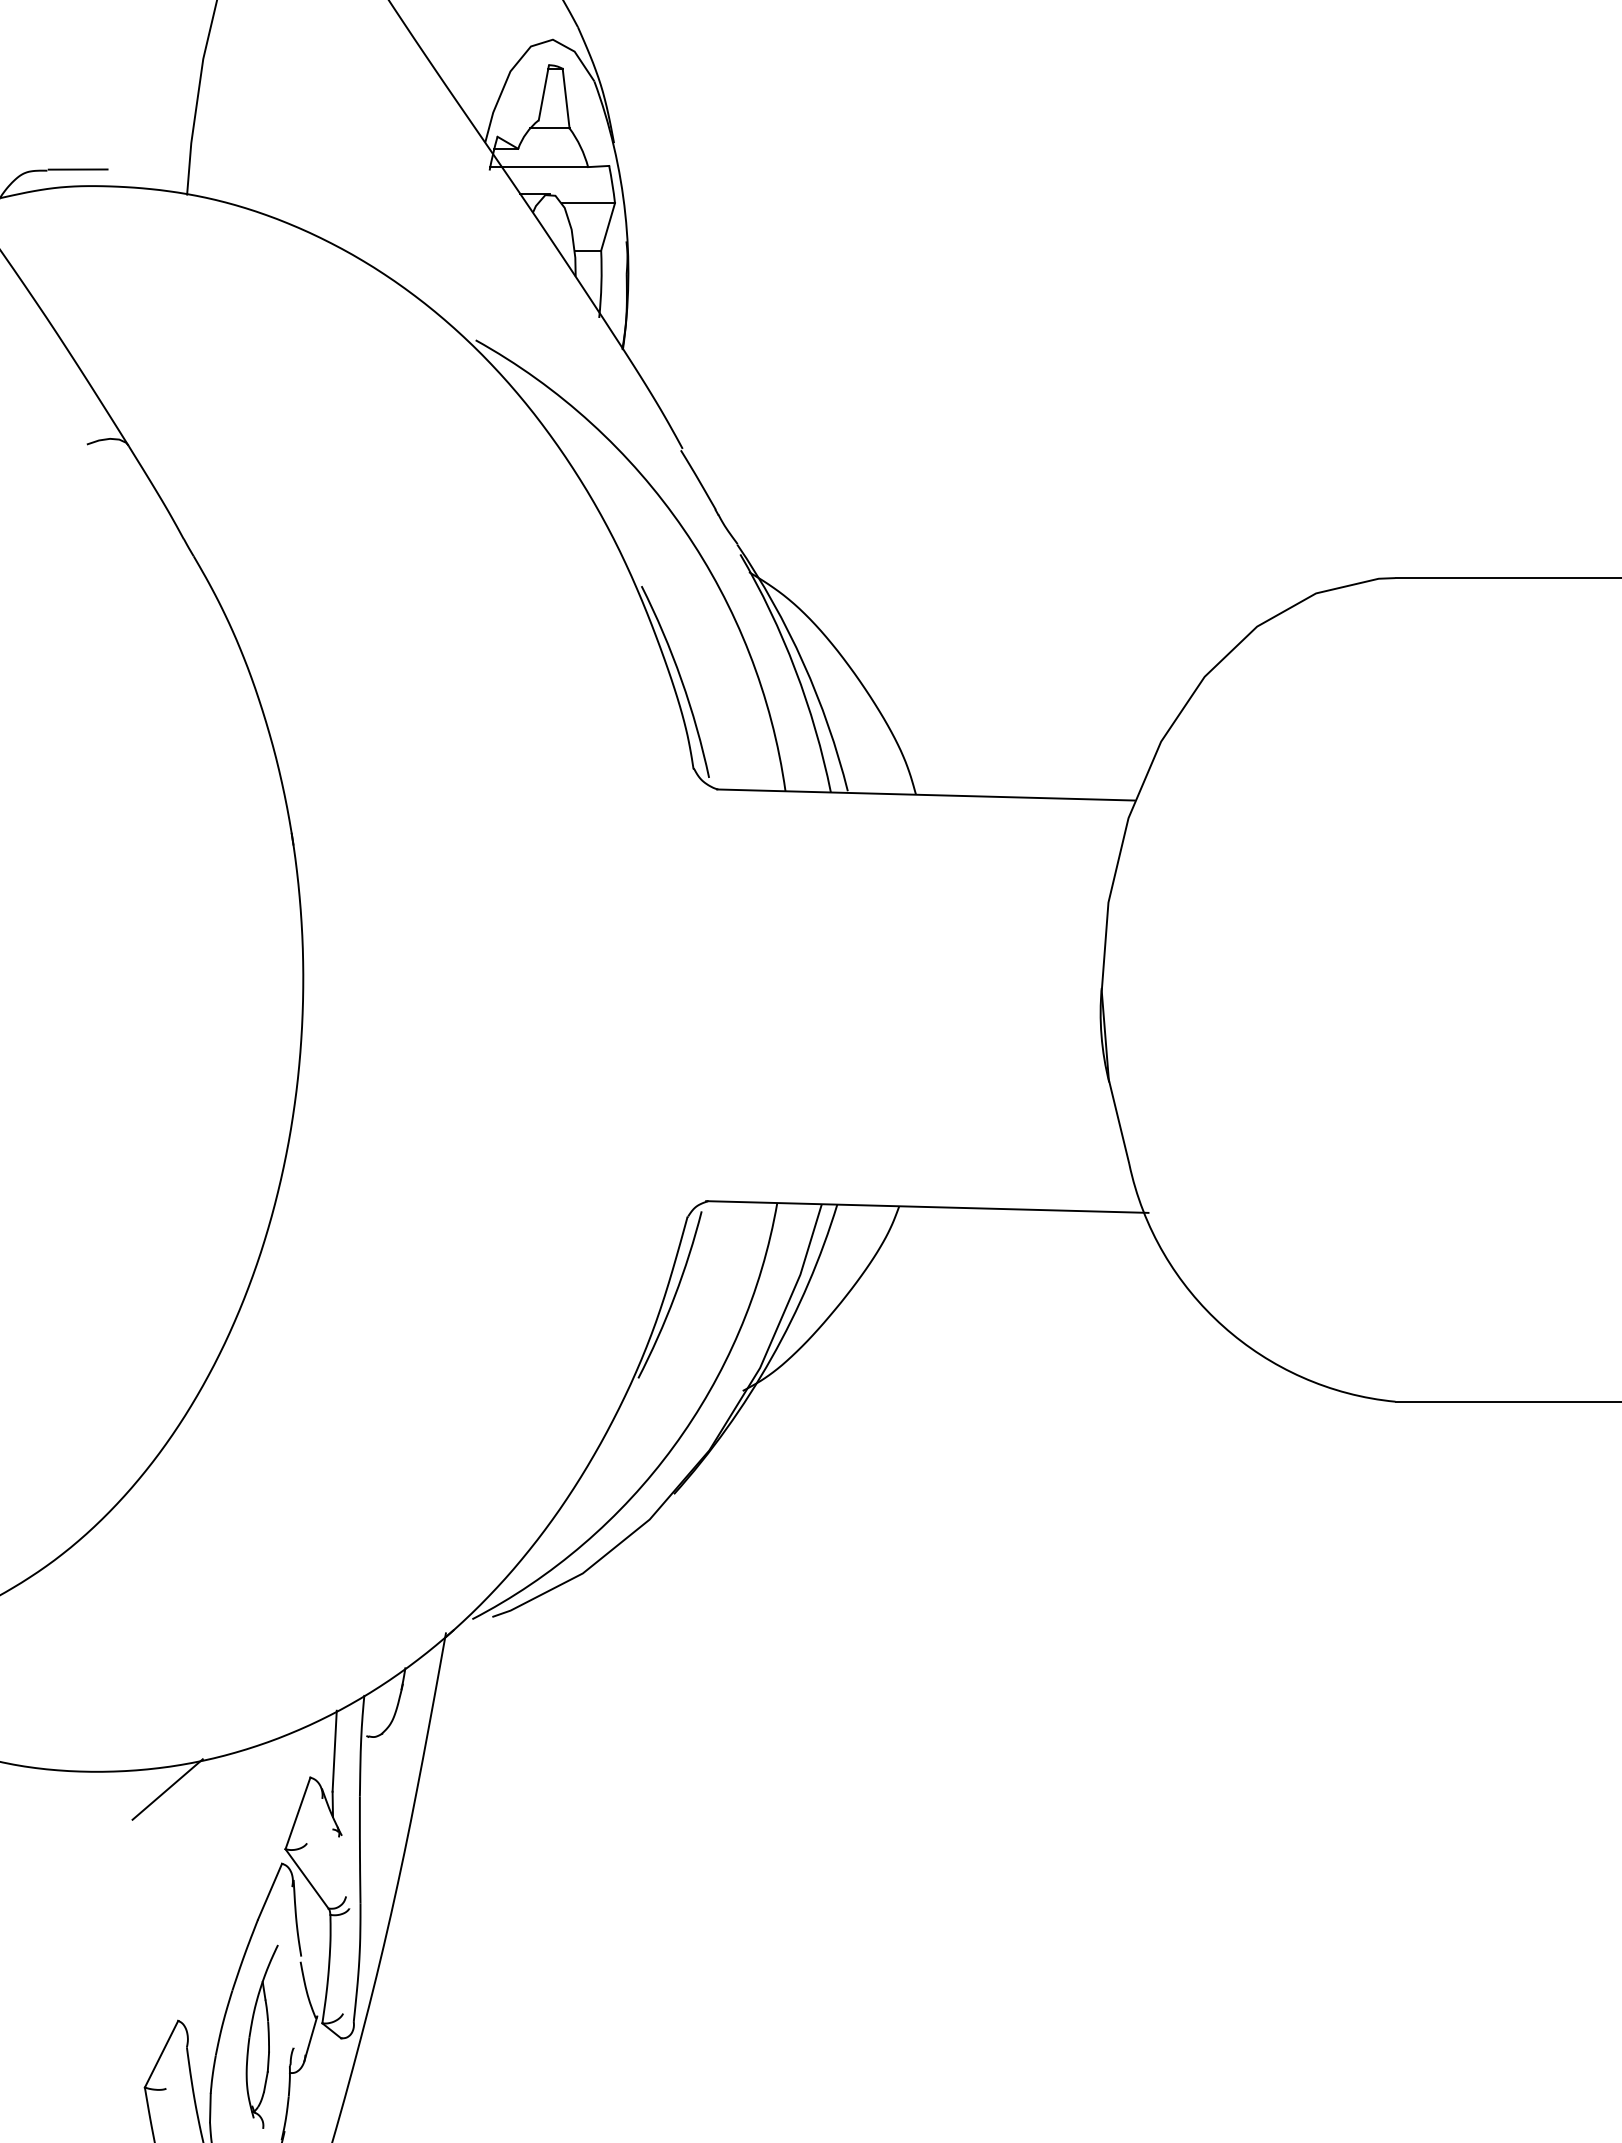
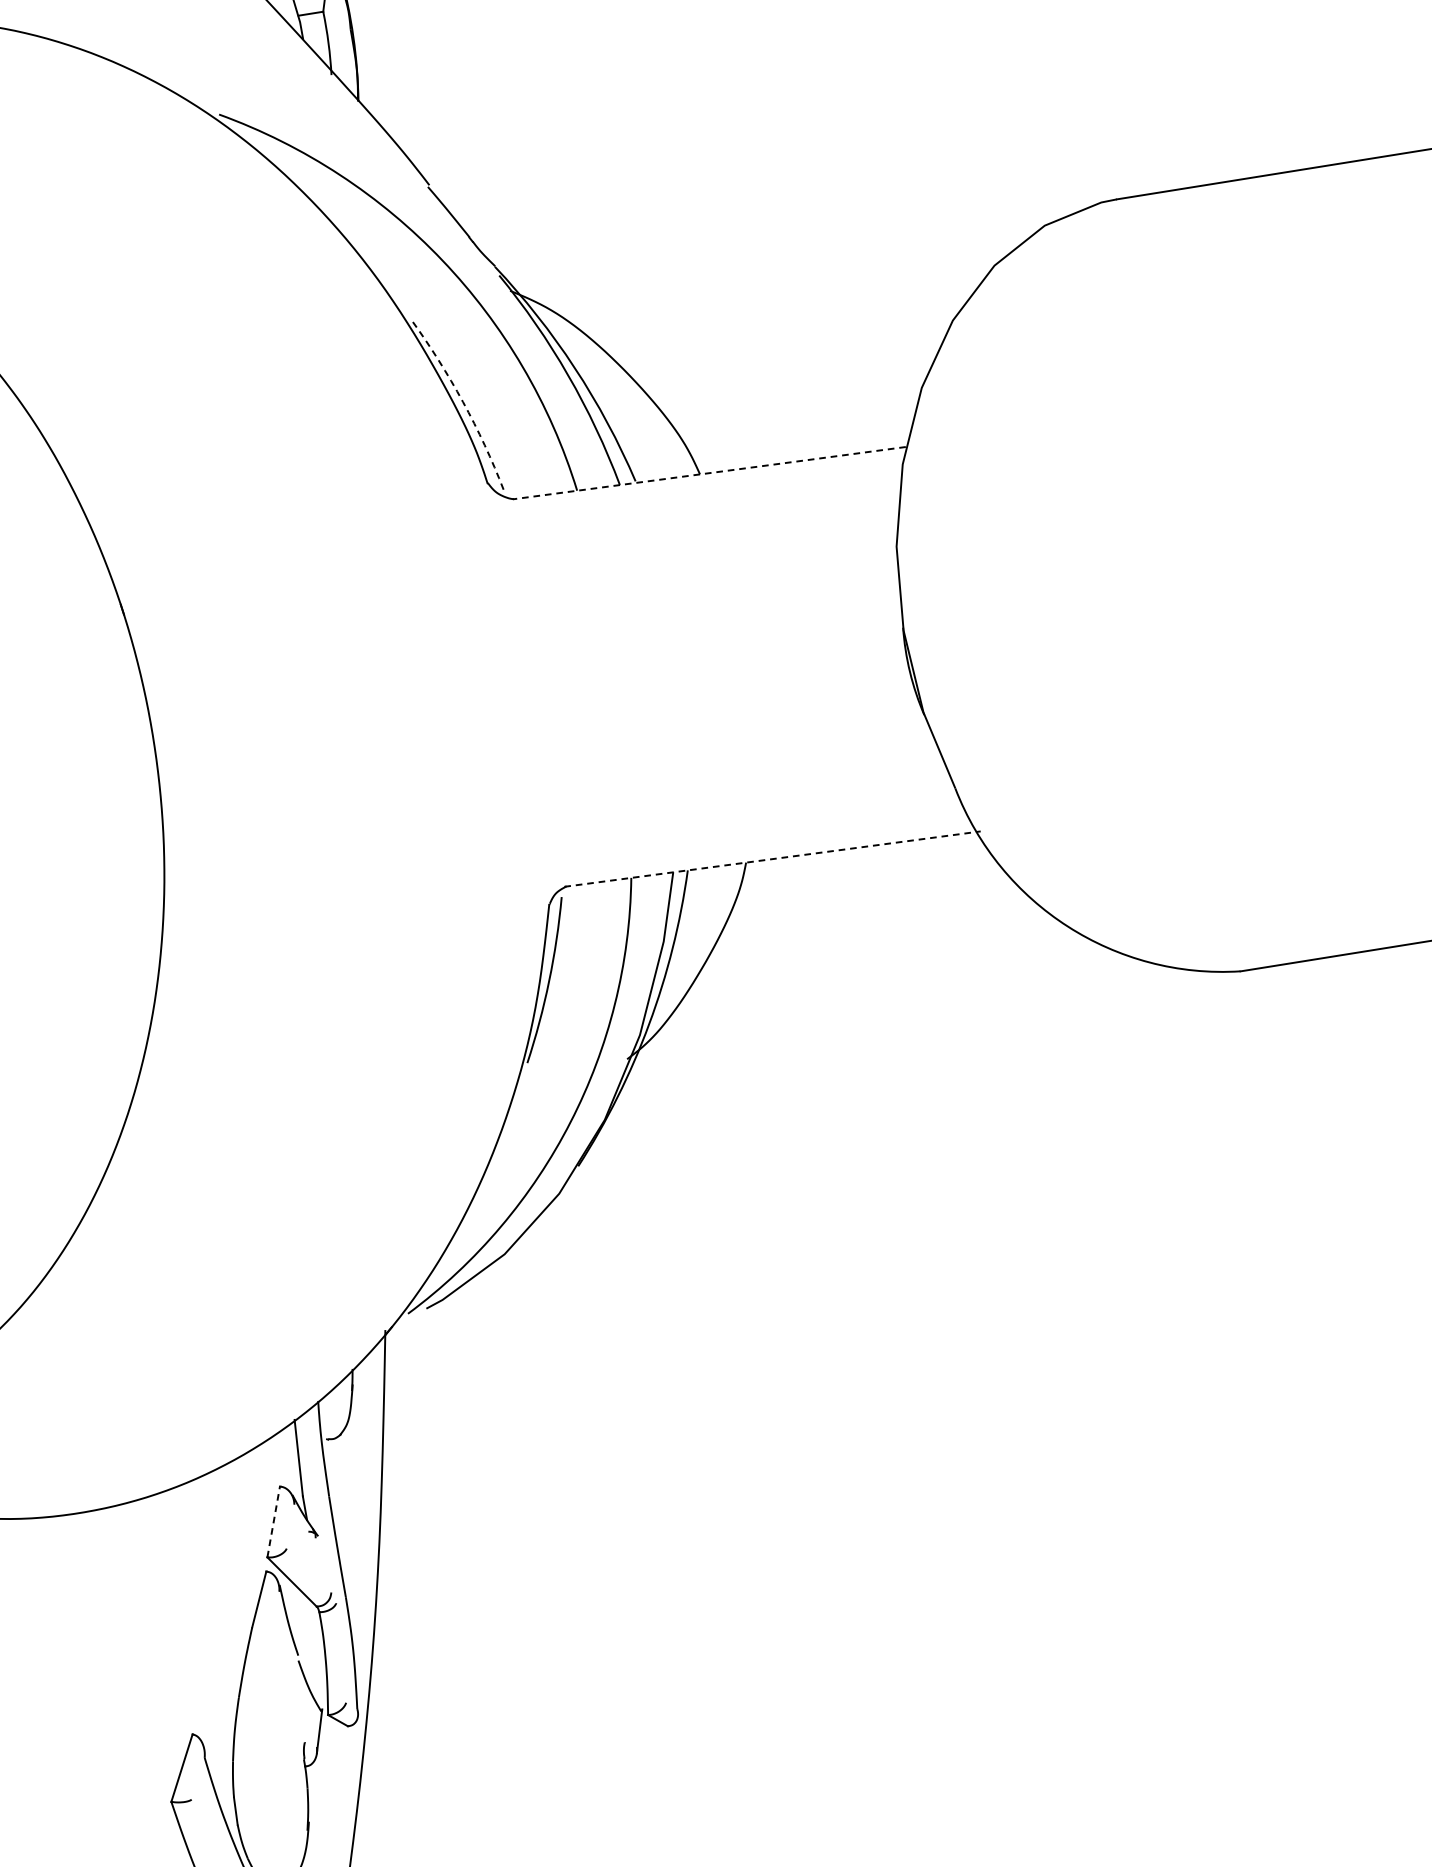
arc: (681, 679) -> (462, 401), solid -> dashed
line: (925, 795) -> (709, 473), solid -> dashed
line: (927, 1207) -> (772, 859), solid -> dashed
line: (167, 1789) -> (147, 1519), removed
line: (297, 1813) -> (273, 1522), solid -> dashed
part: (261, 2036) -> (273, 1736), removed

